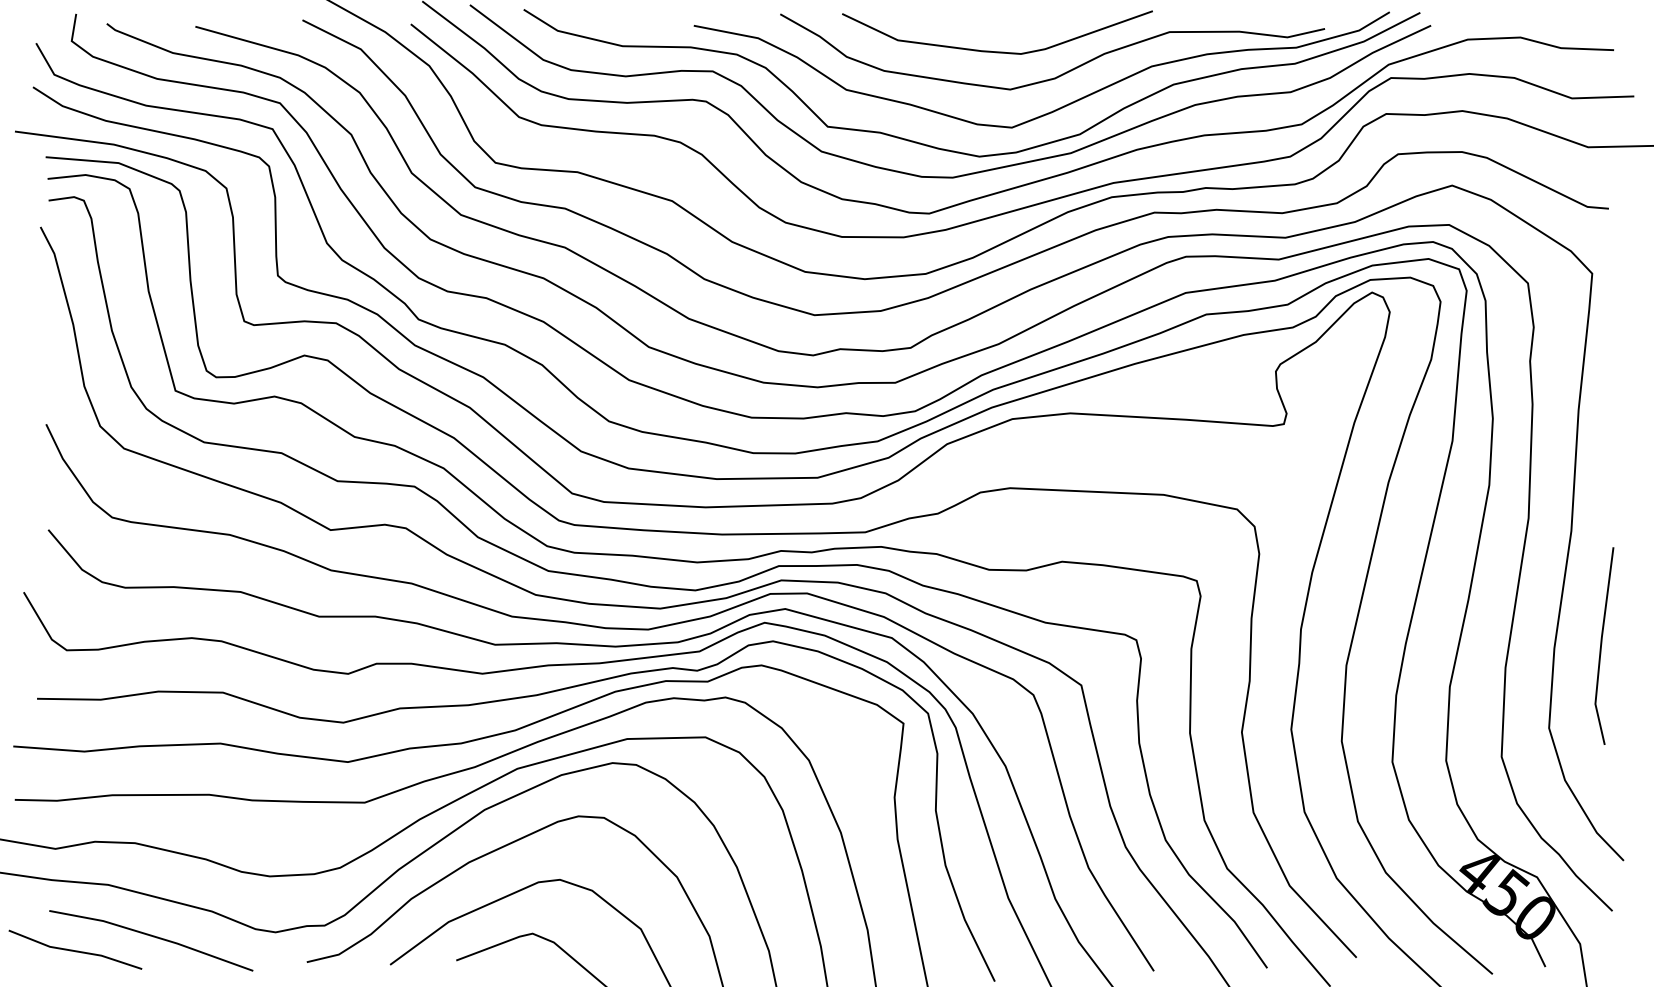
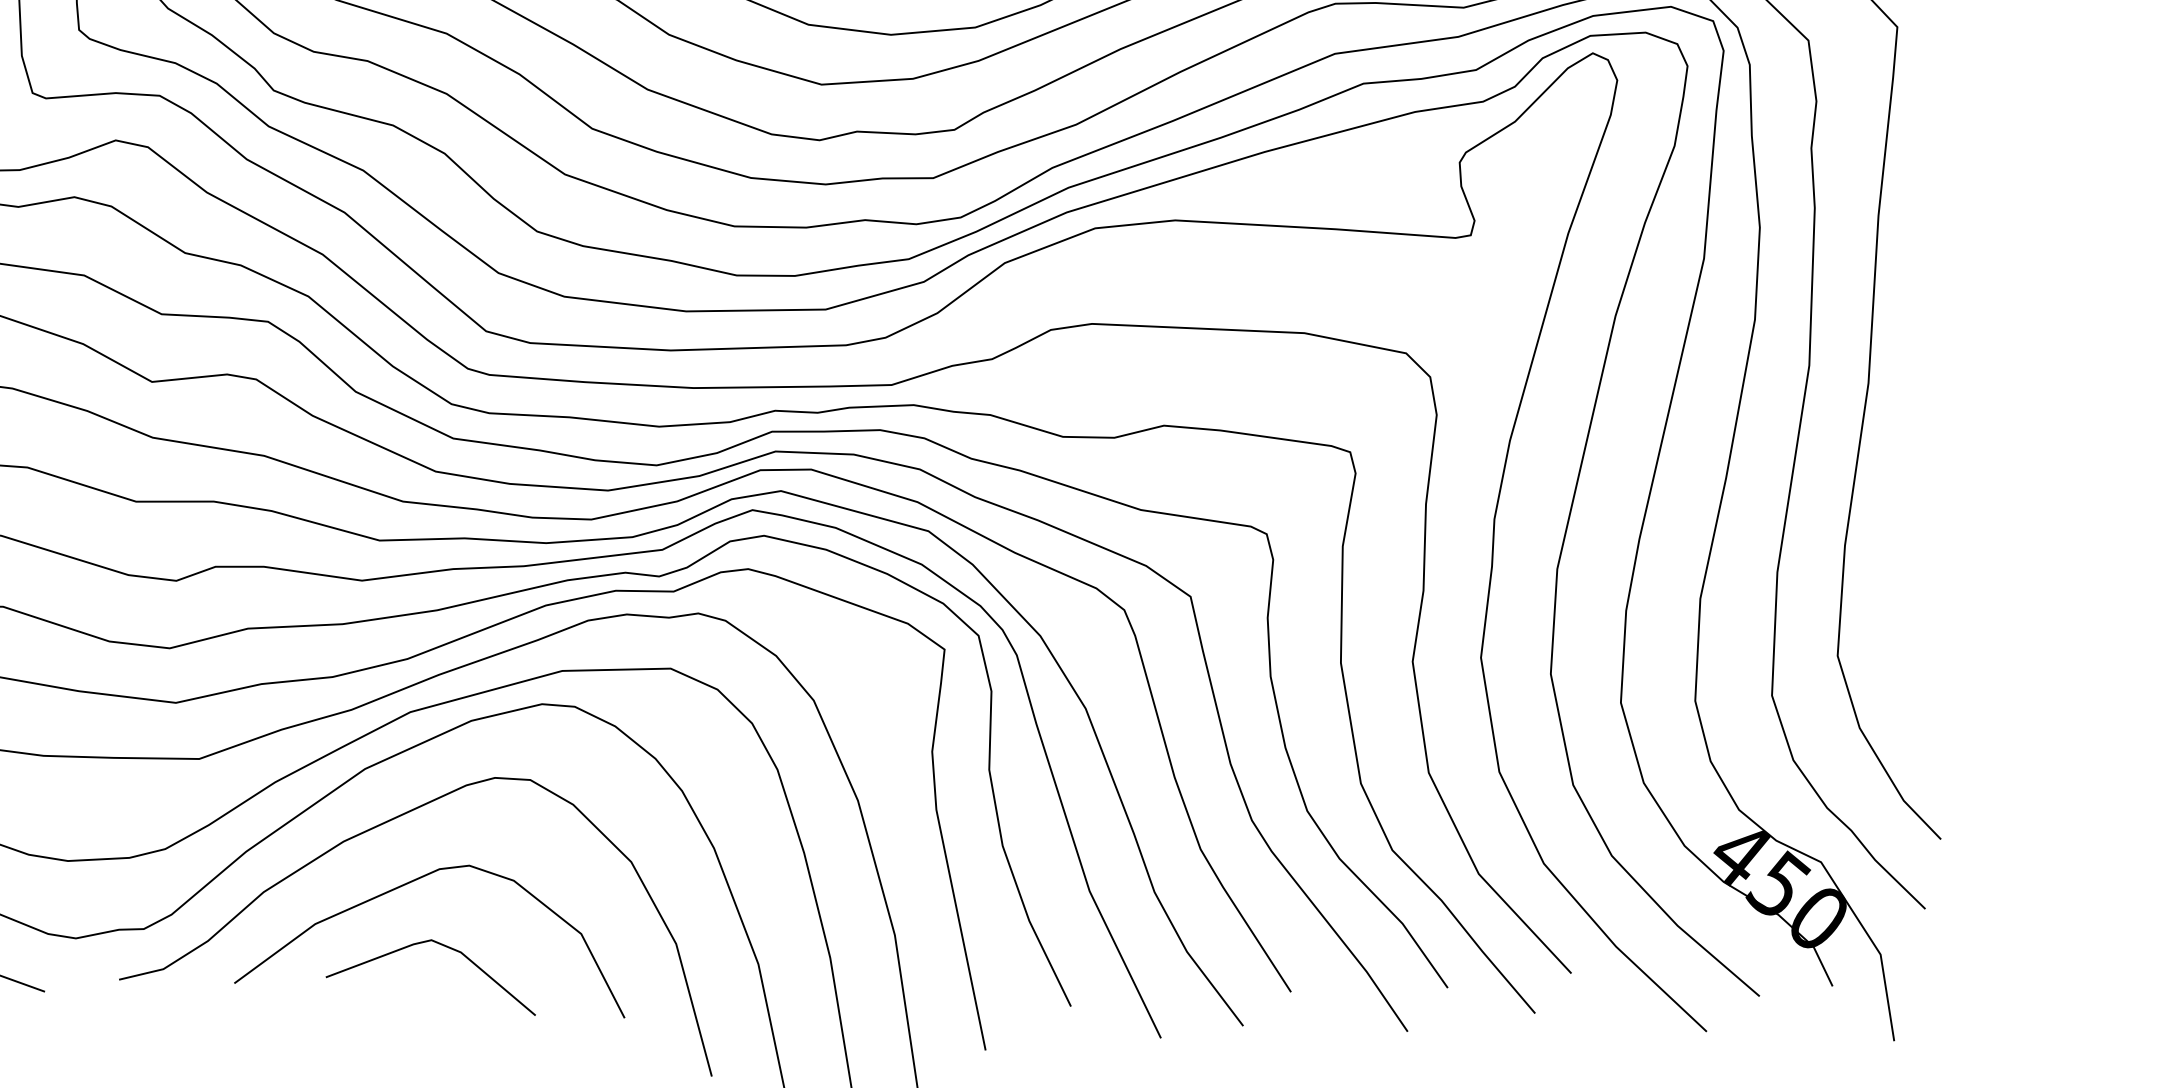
line: (1602, 644) -> (1911, 540), removed

